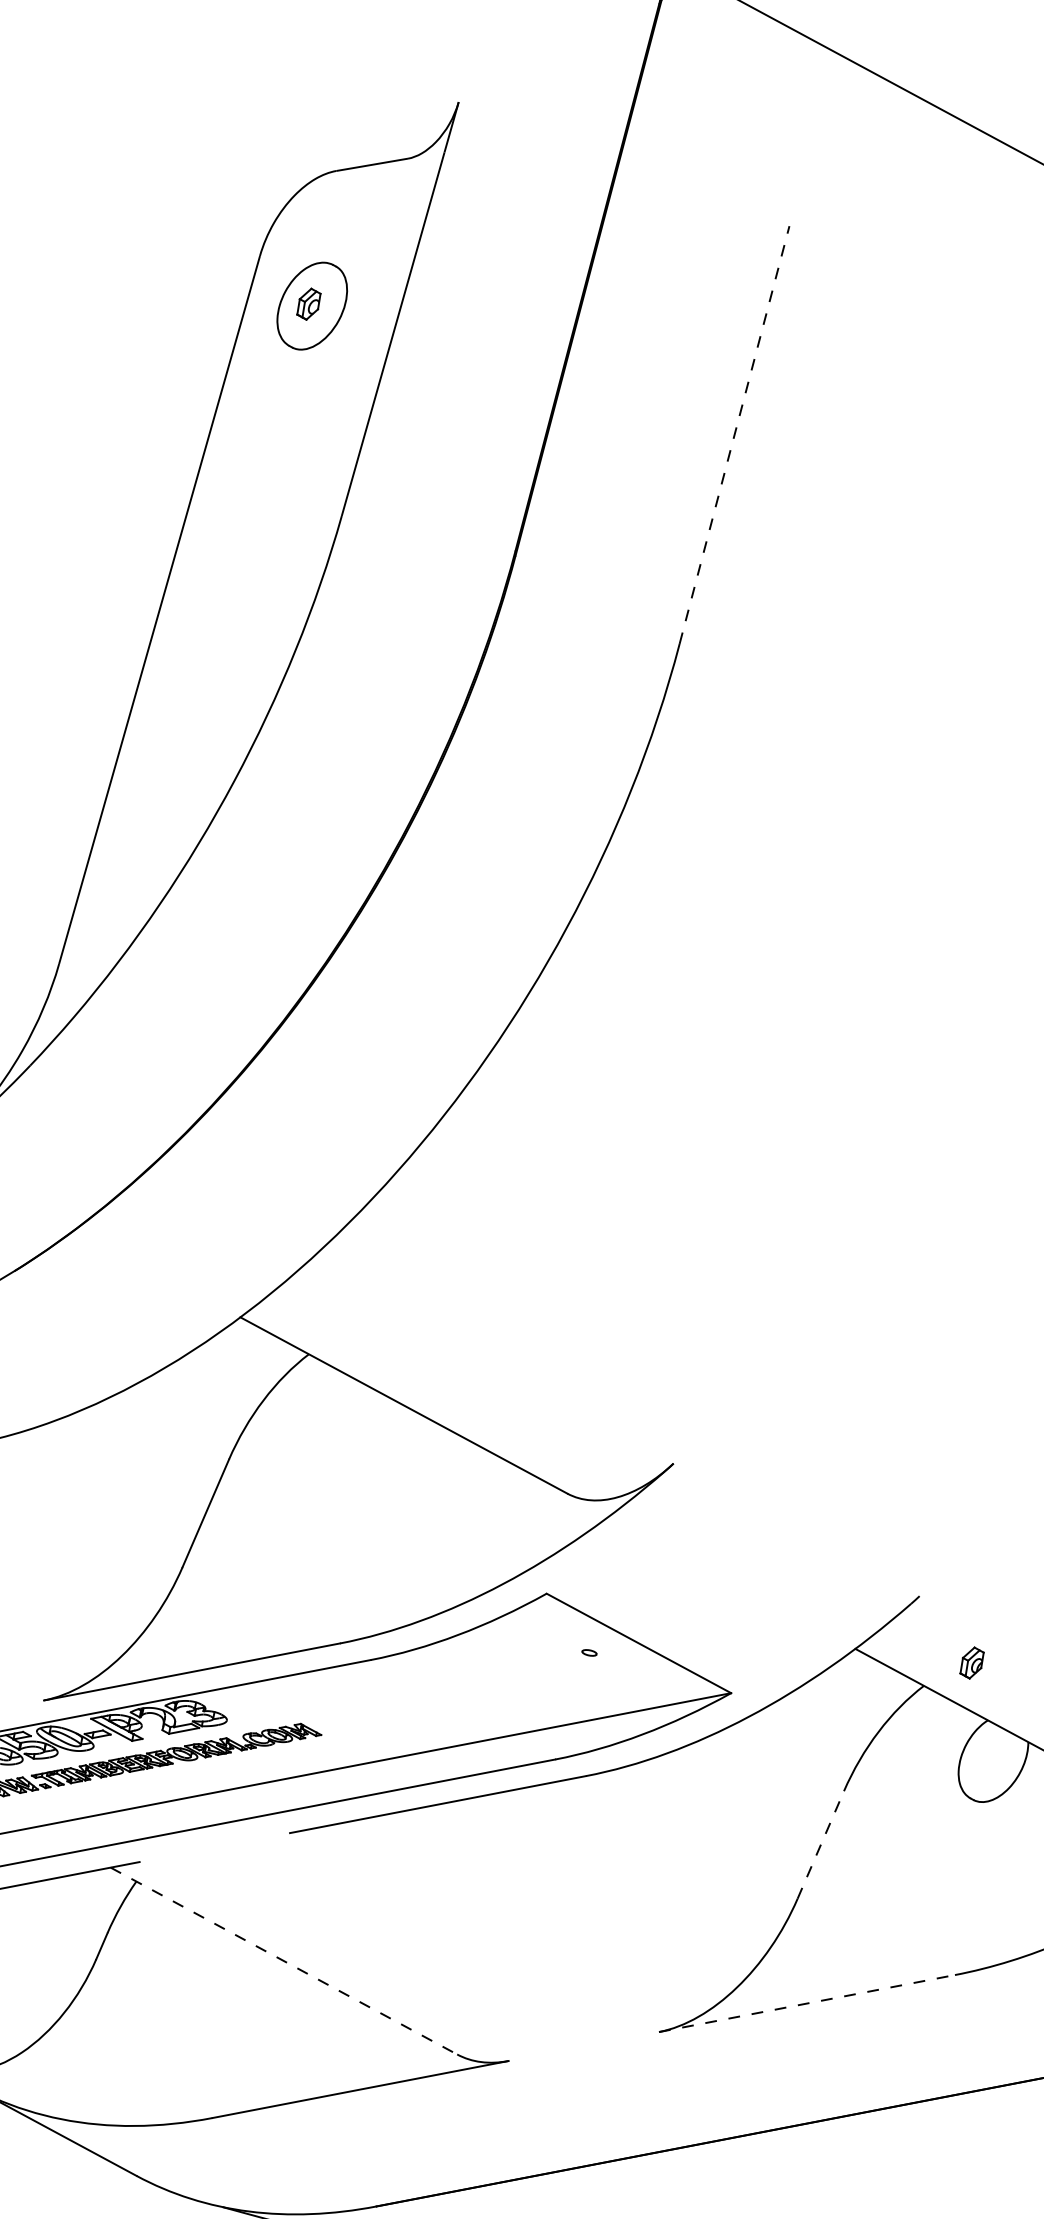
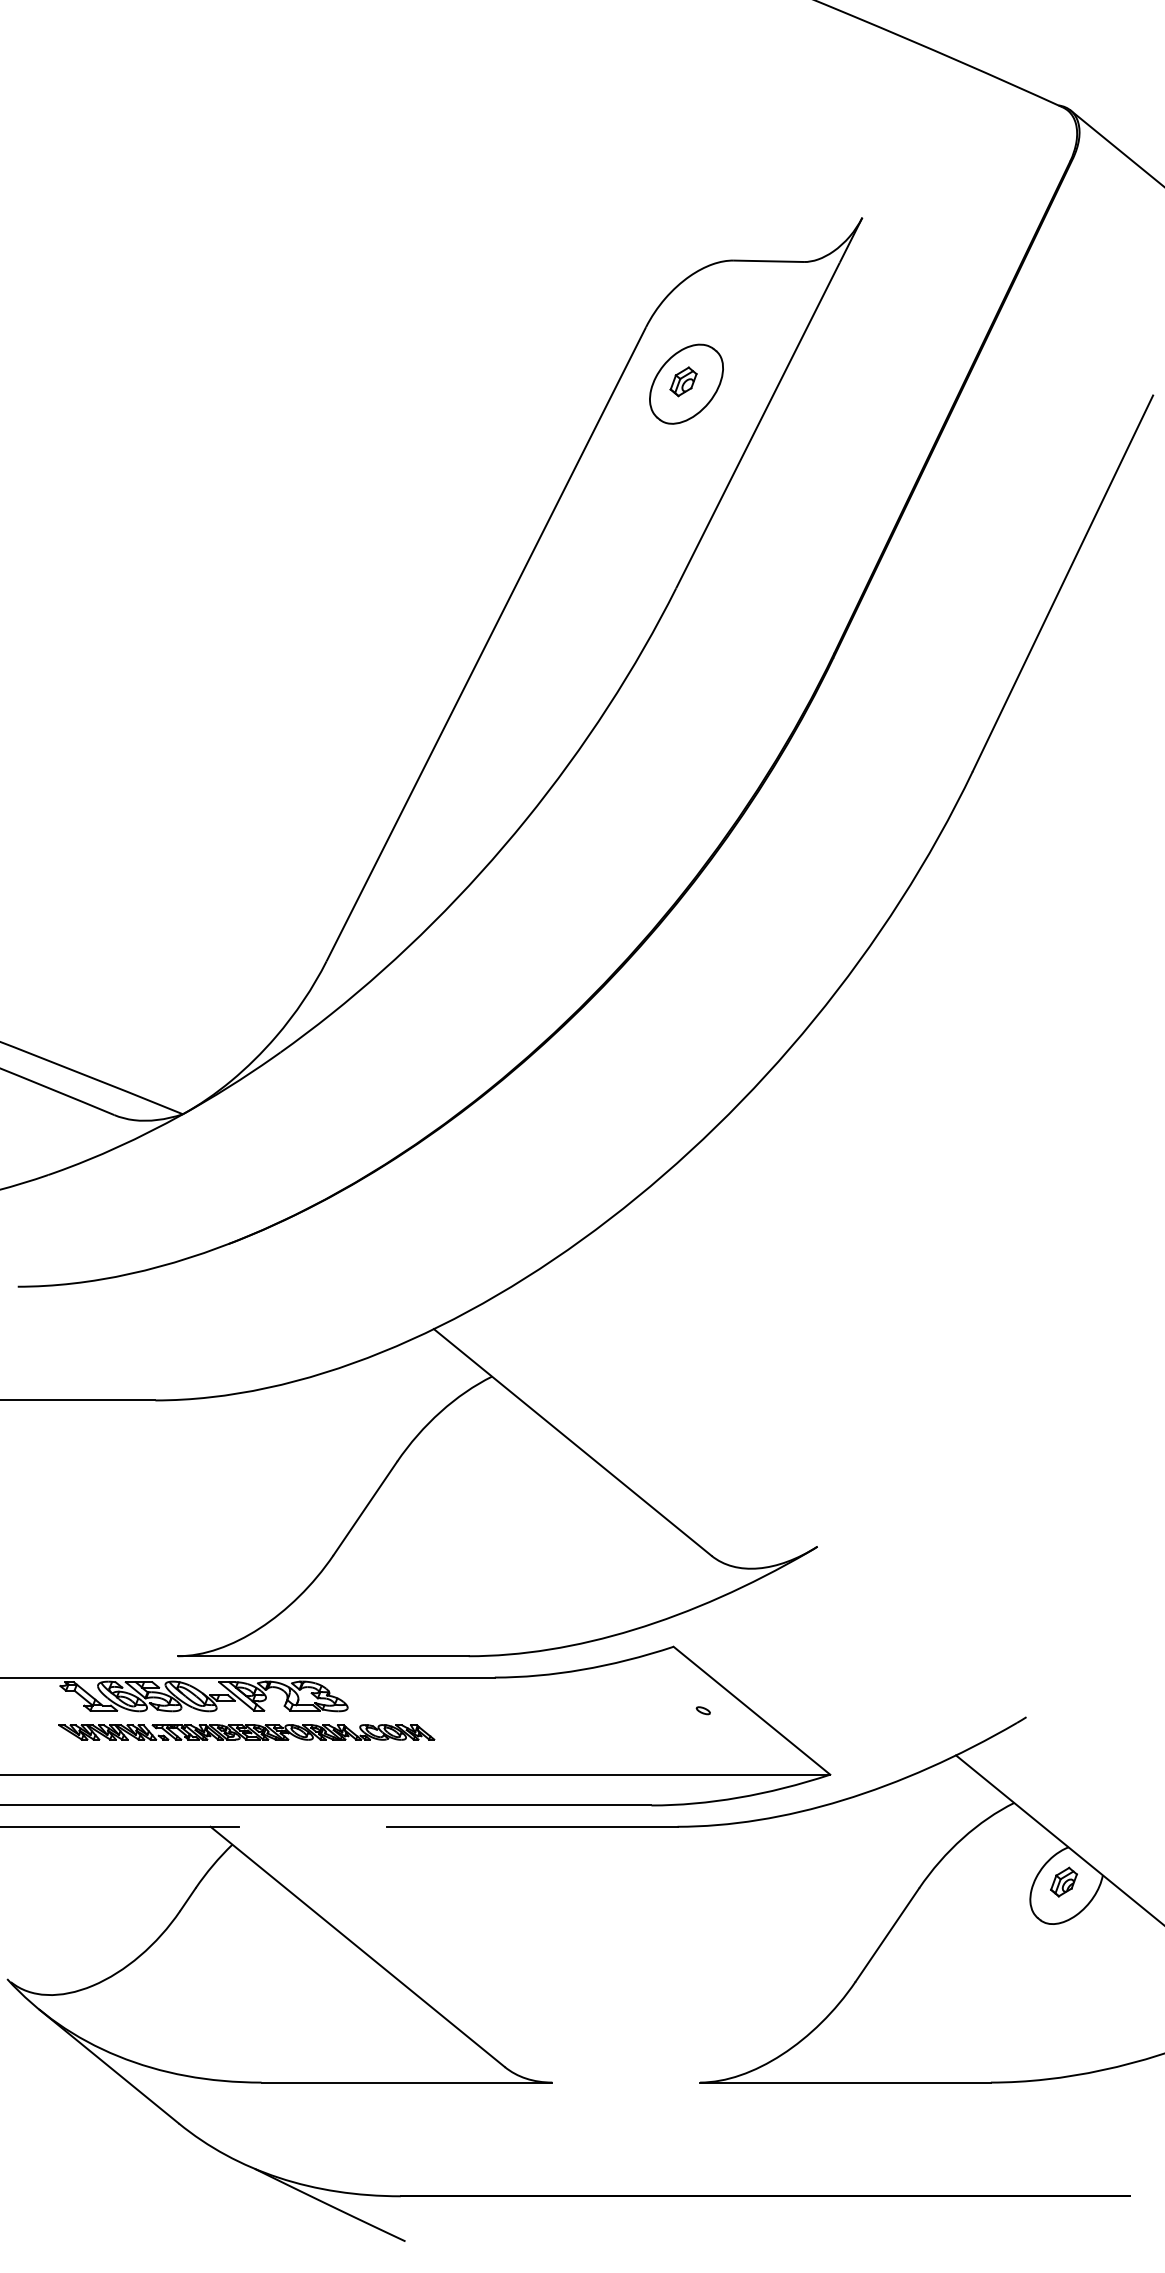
line: (734, 434) -> (1063, 582), dashed -> solid
part: (971, 1662) -> (1063, 1881), moved
line: (820, 1844) -> (887, 1934), dashed -> solid
line: (283, 1960) -> (357, 1946), dashed -> solid
line: (807, 2003) -> (845, 2082), dashed -> solid

